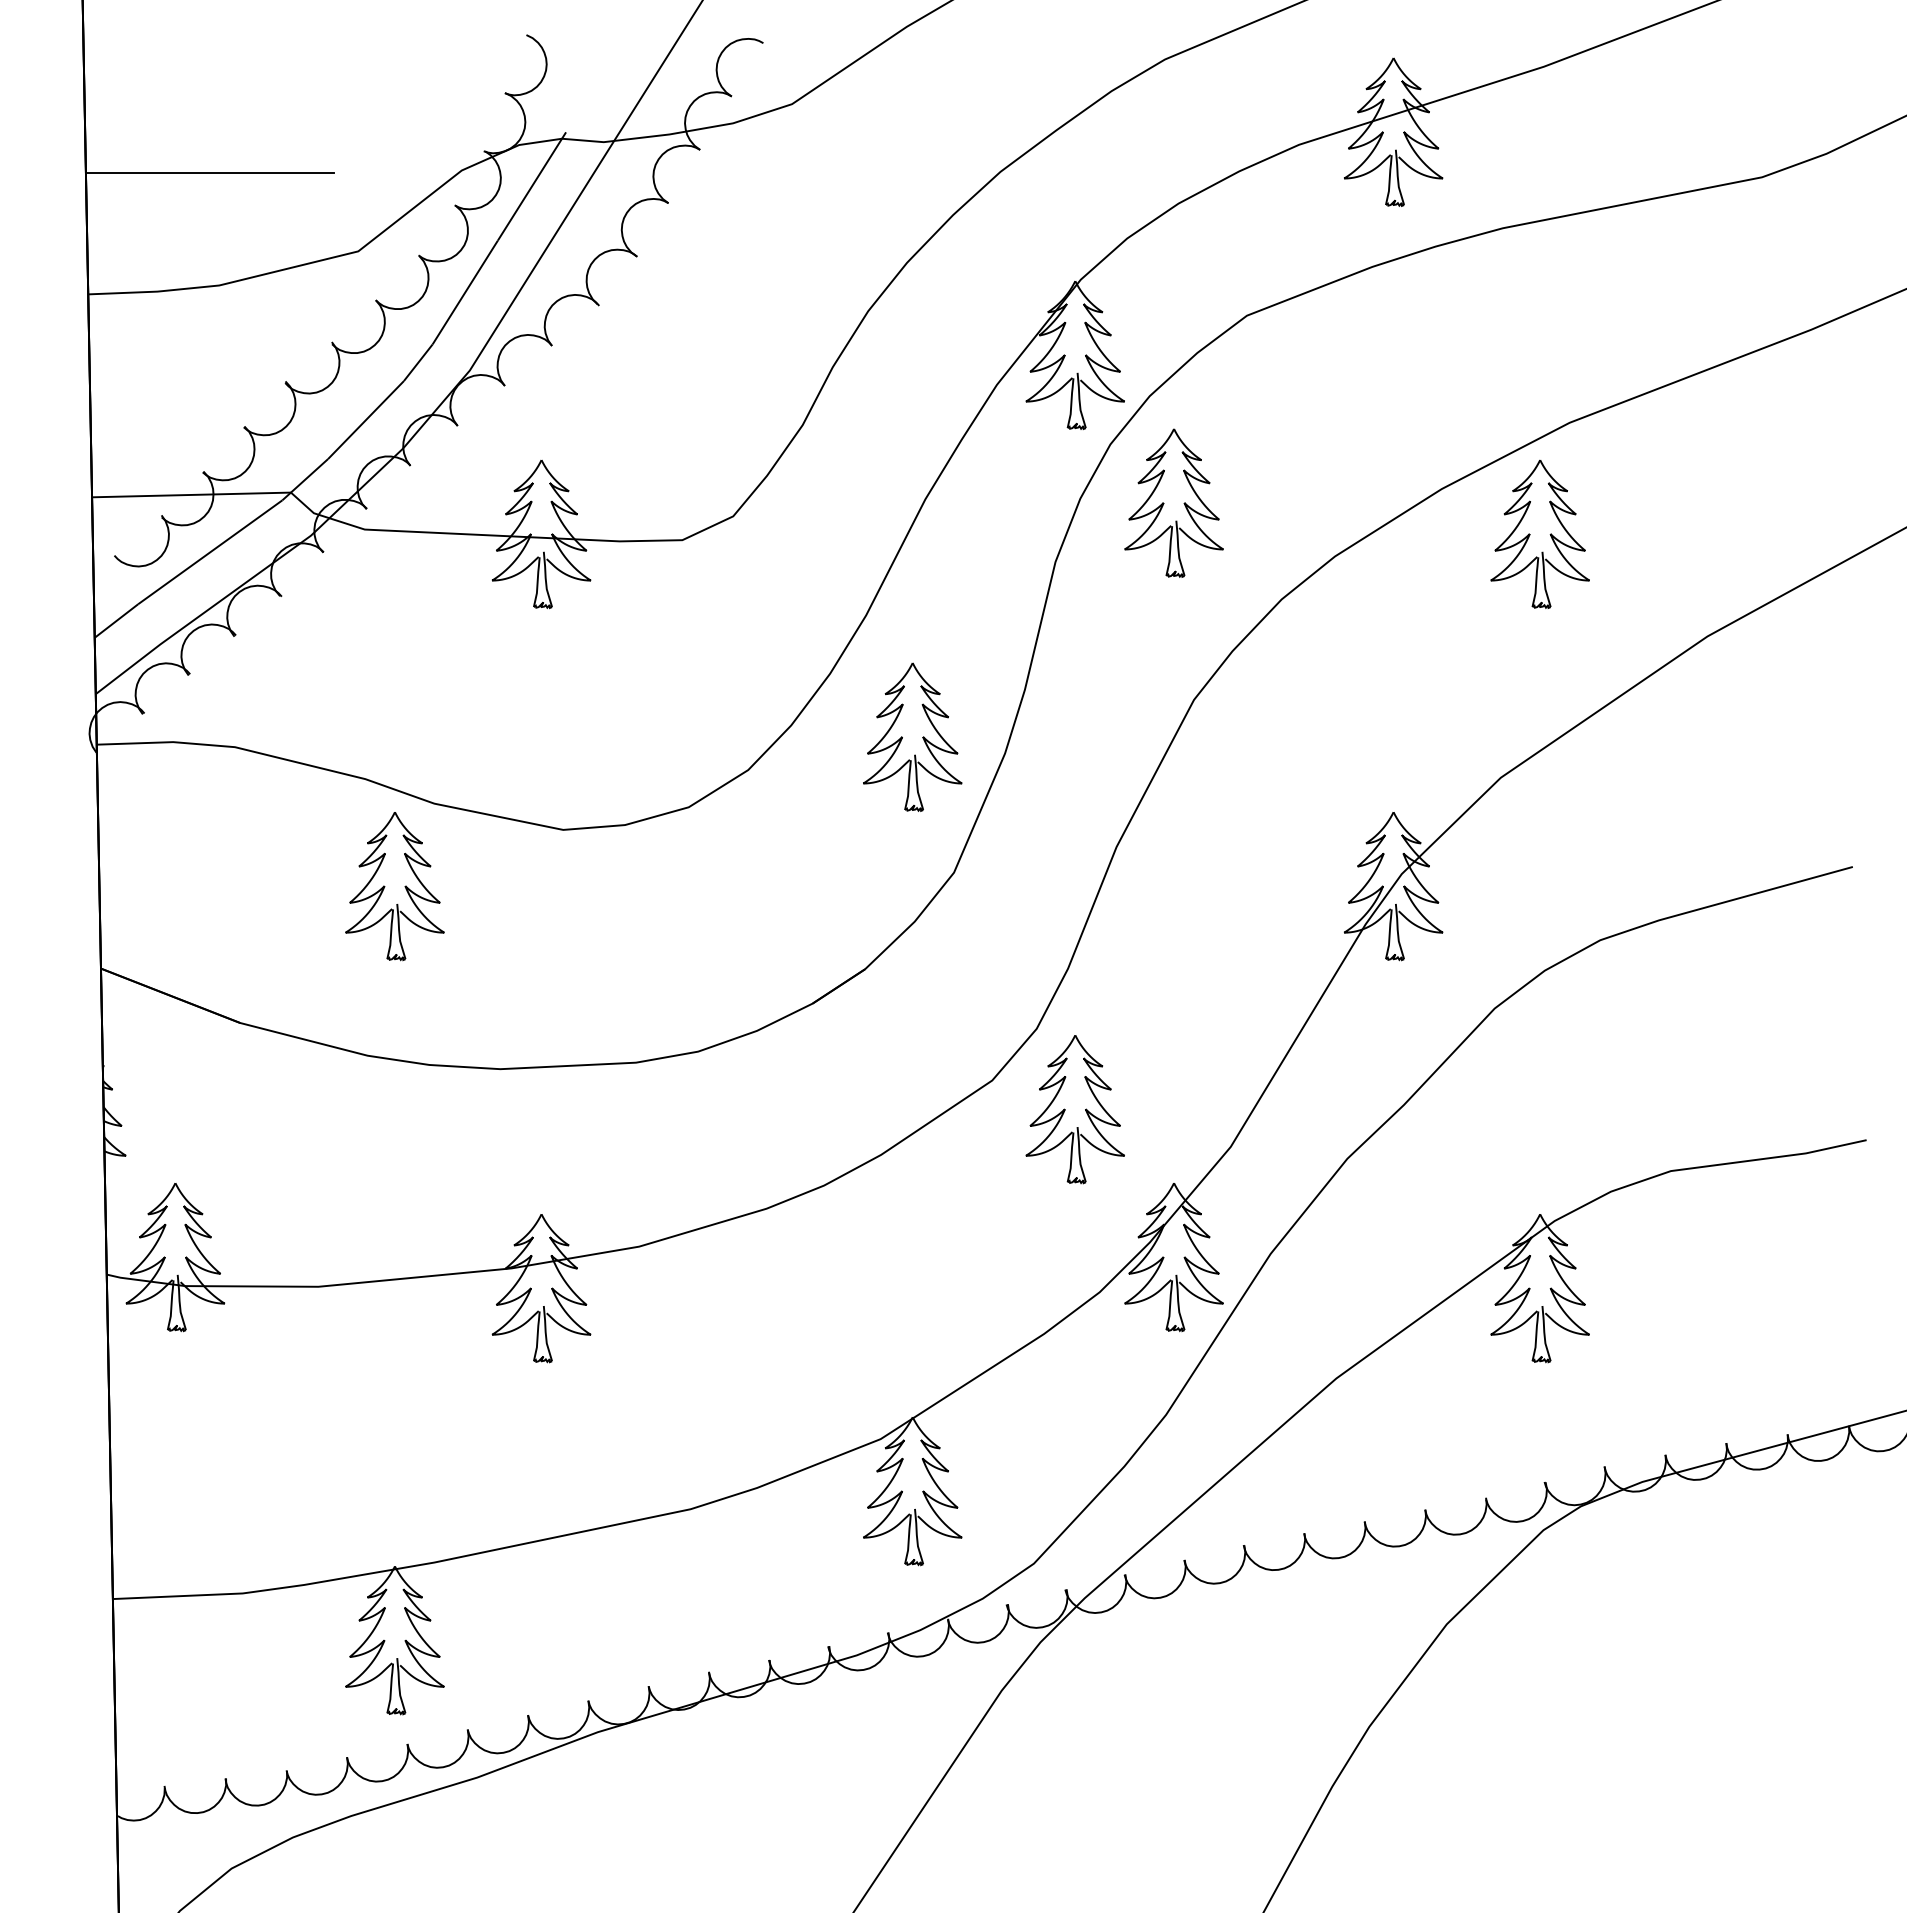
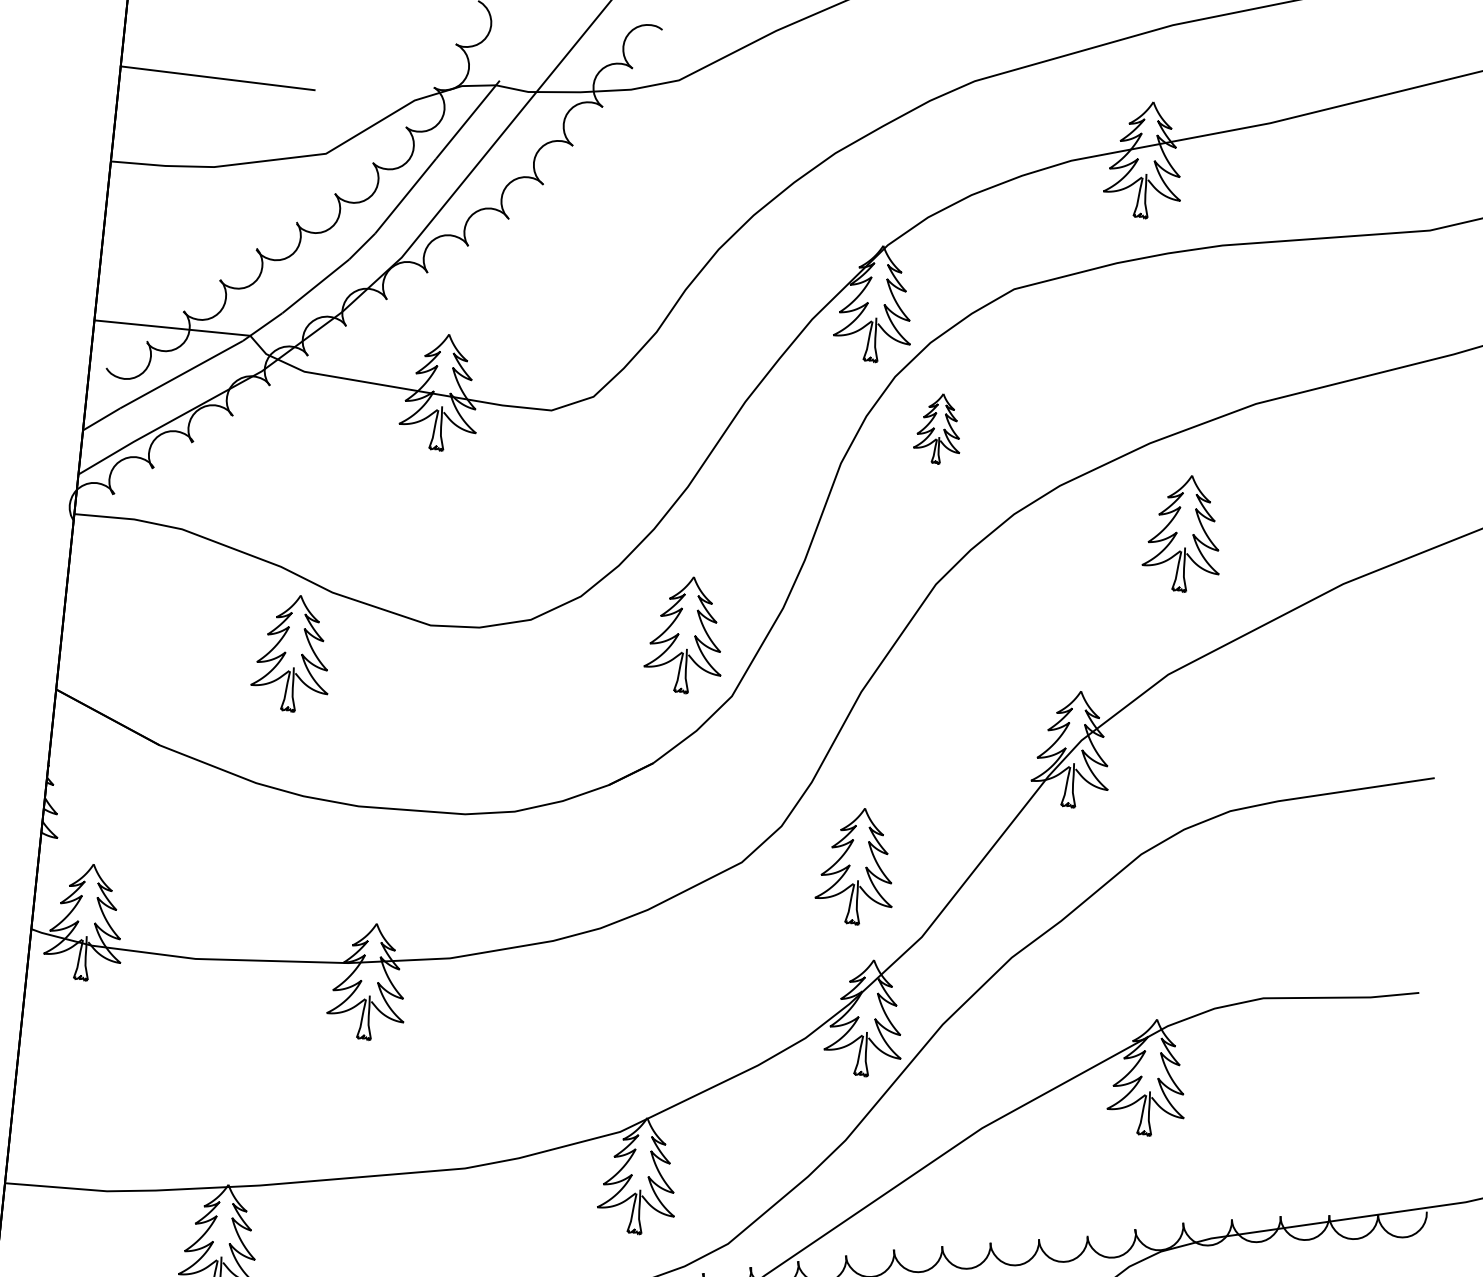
part: (1173, 502) -> (938, 428), size x0.6
part: (1539, 533) -> (1184, 532), moved
part: (912, 736) -> (686, 634), moved
part: (1074, 1109) -> (857, 866), moved

